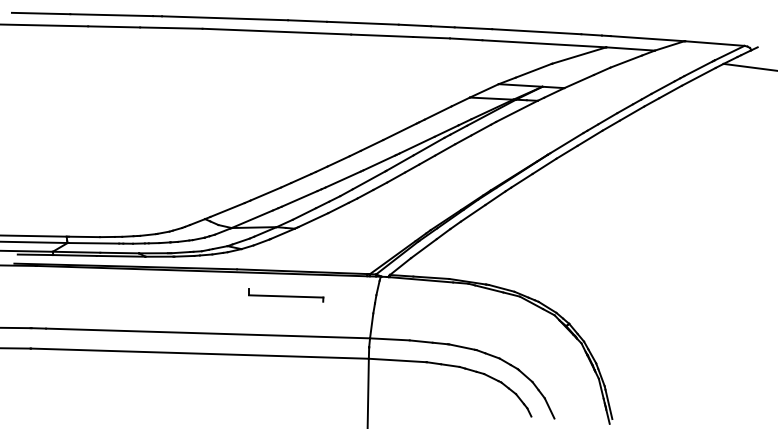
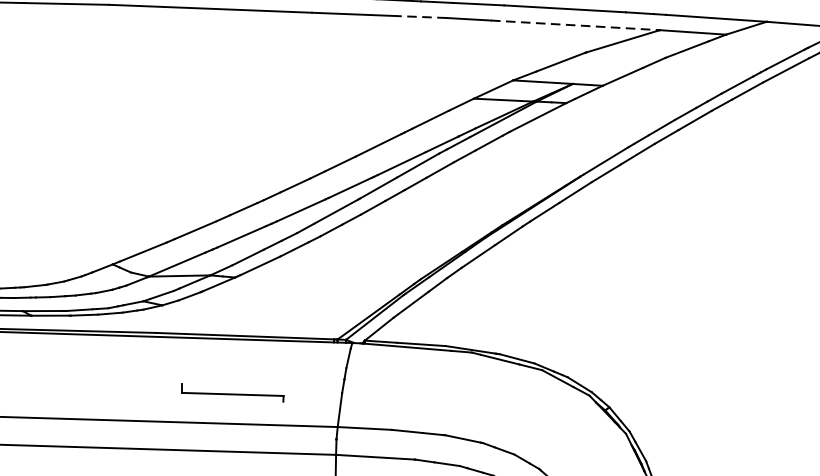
line: (431, 37) -> (421, 16), solid -> dashed
line: (544, 43) -> (575, 24), solid -> dashed
part: (286, 295) -> (233, 393), moved

